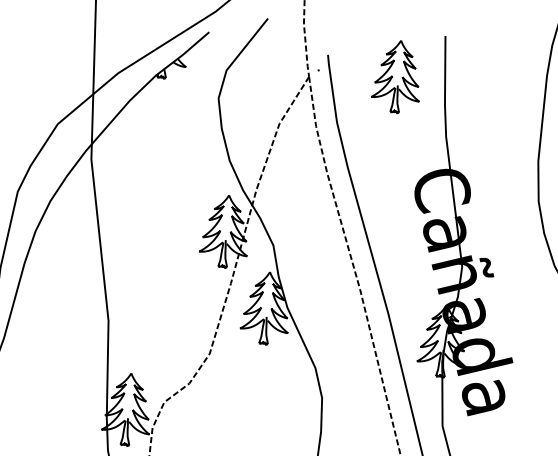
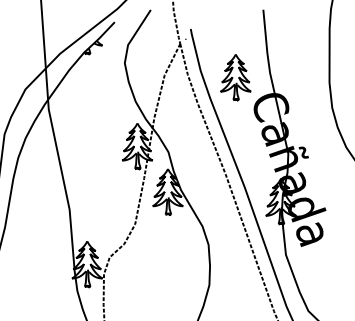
part: (397, 76) -> (235, 77), moved

